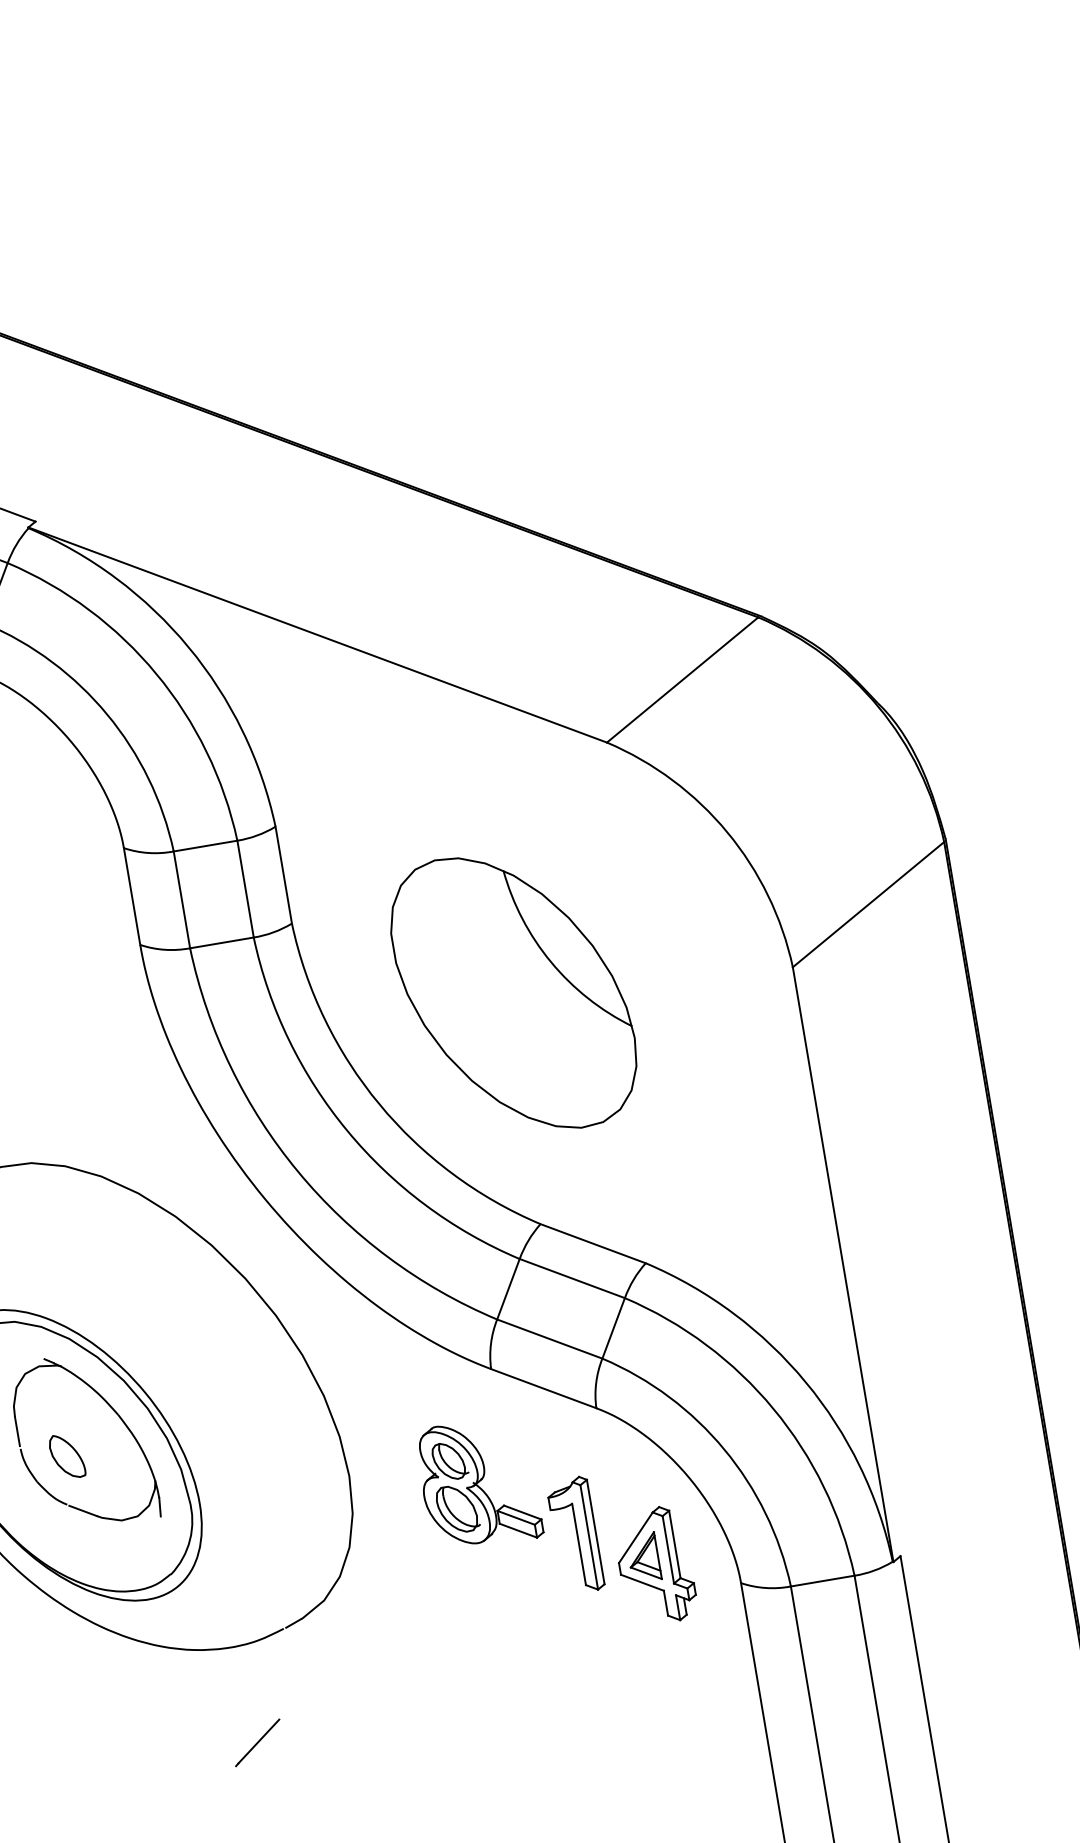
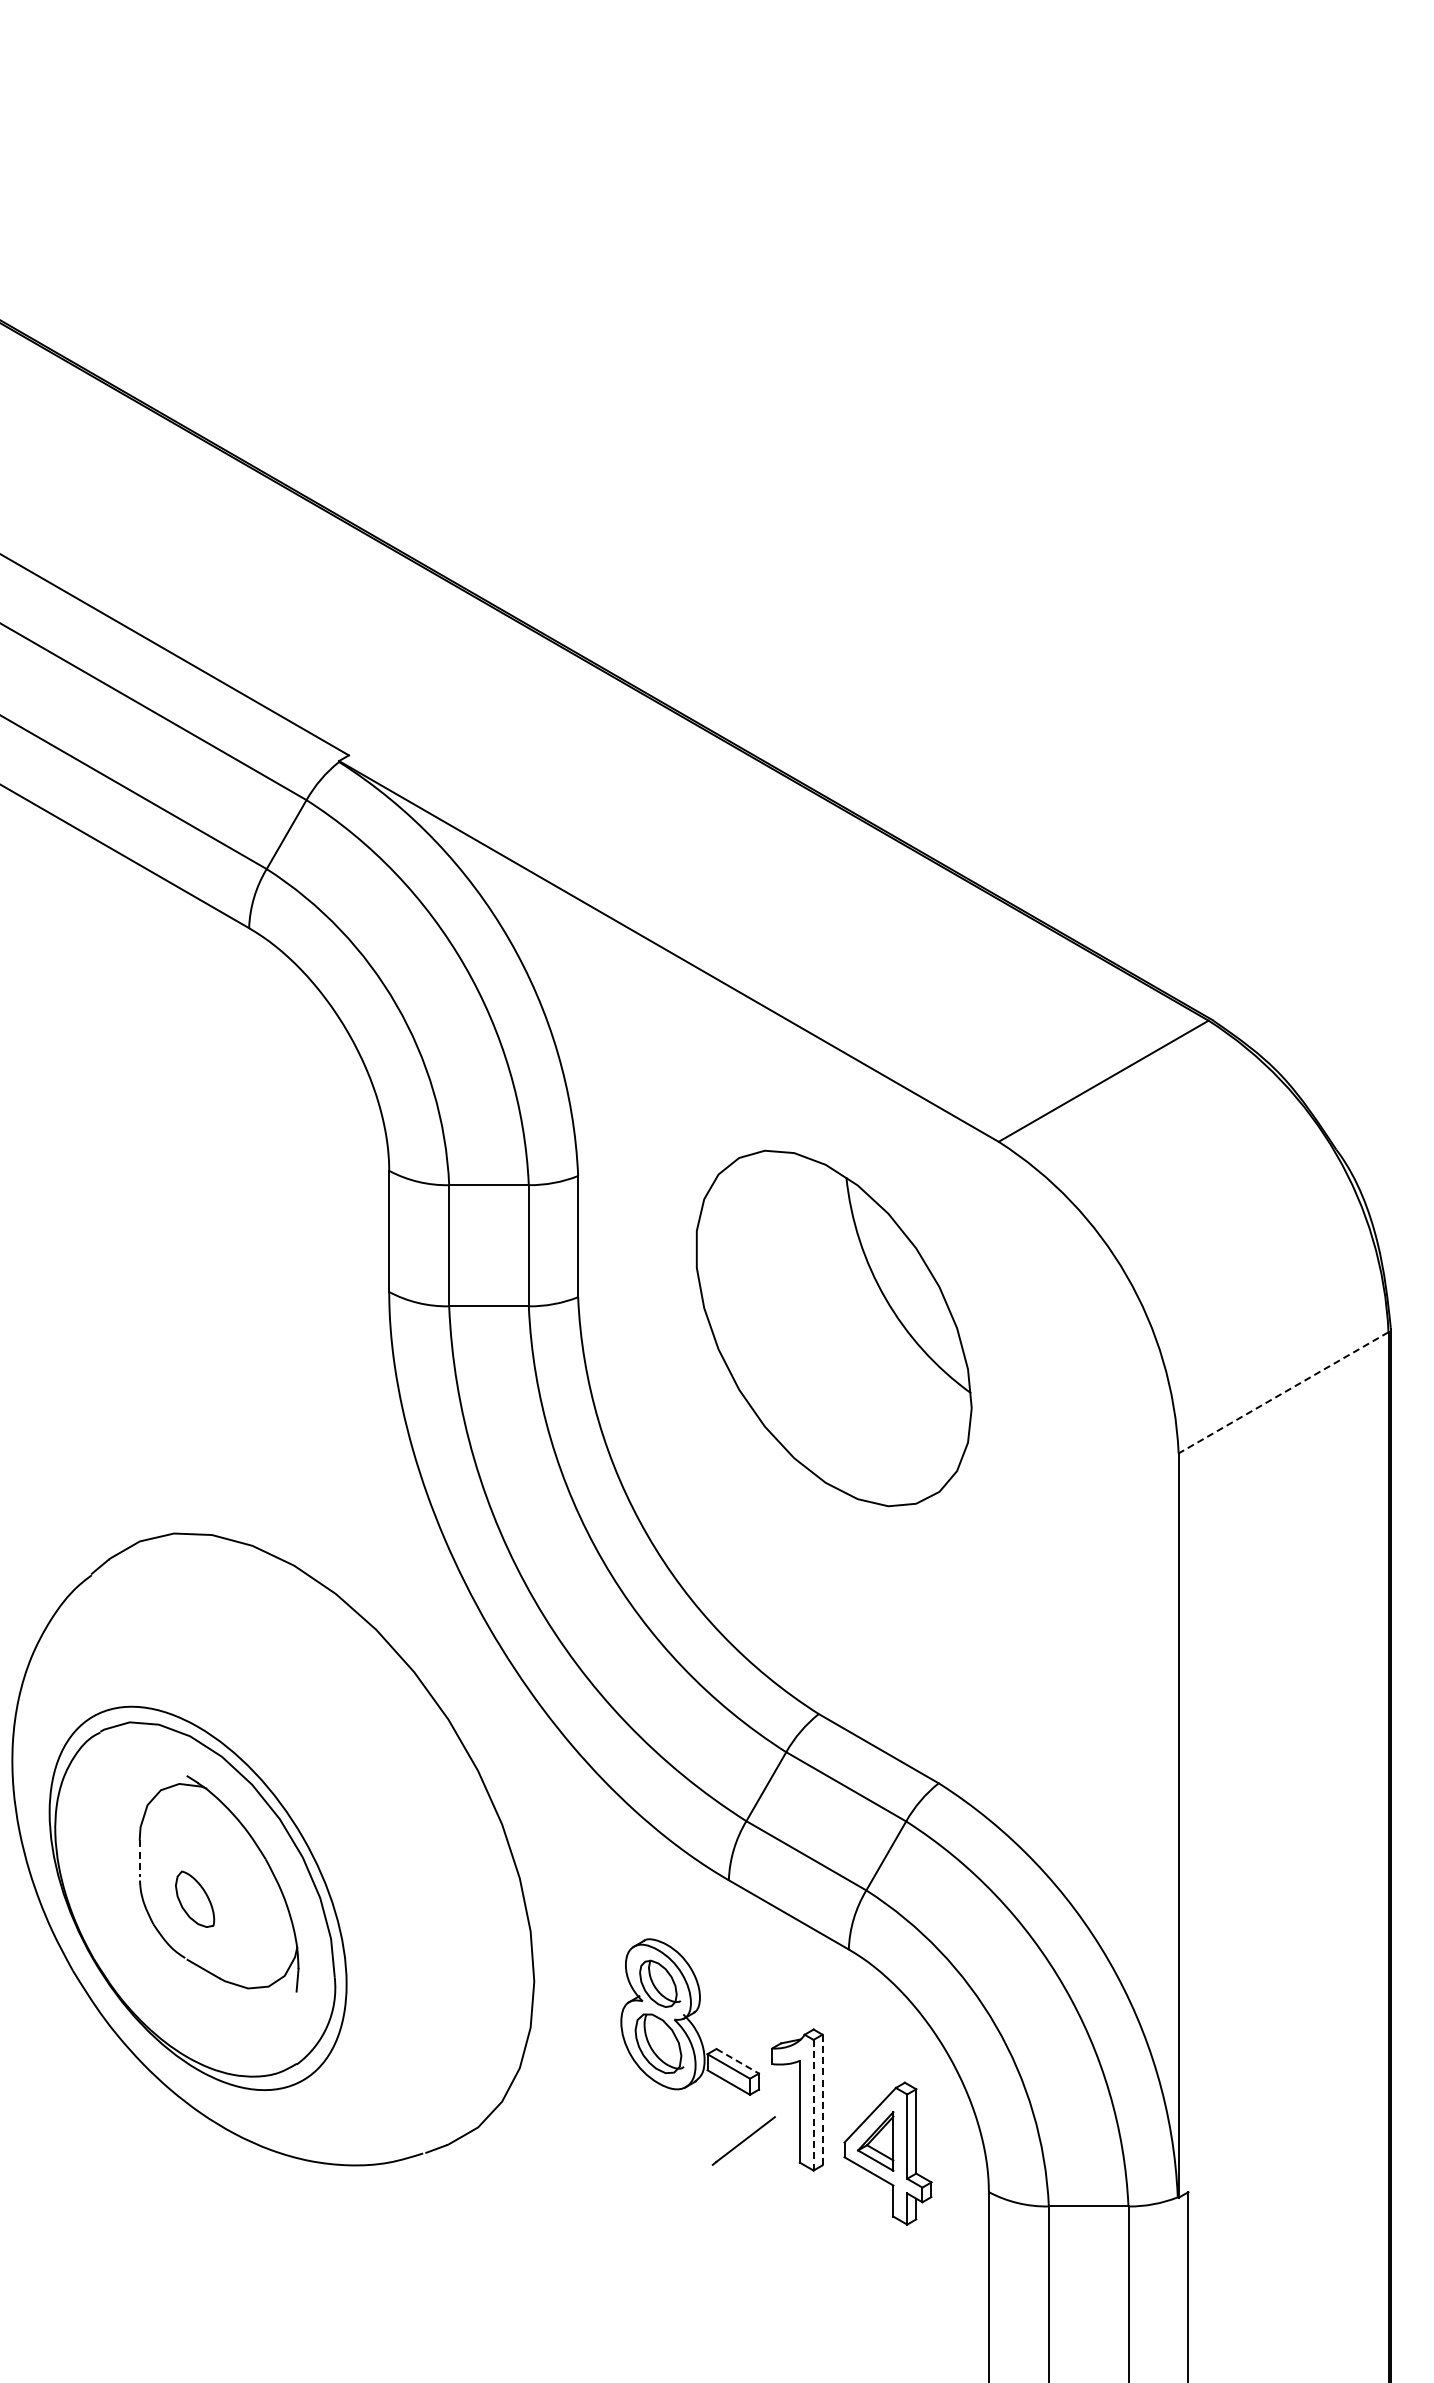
line: (868, 905) -> (1283, 1393), solid -> dashed
part: (513, 993) -> (833, 1328), moved
line: (17, 1432) -> (139, 1859), solid -> dashed
line: (522, 1512) -> (737, 2061), solid -> dashed
line: (595, 1532) -> (822, 2100), solid -> dashed
line: (589, 1537) -> (813, 2105), solid -> dashed
line: (257, 1742) -> (743, 2140), moved

